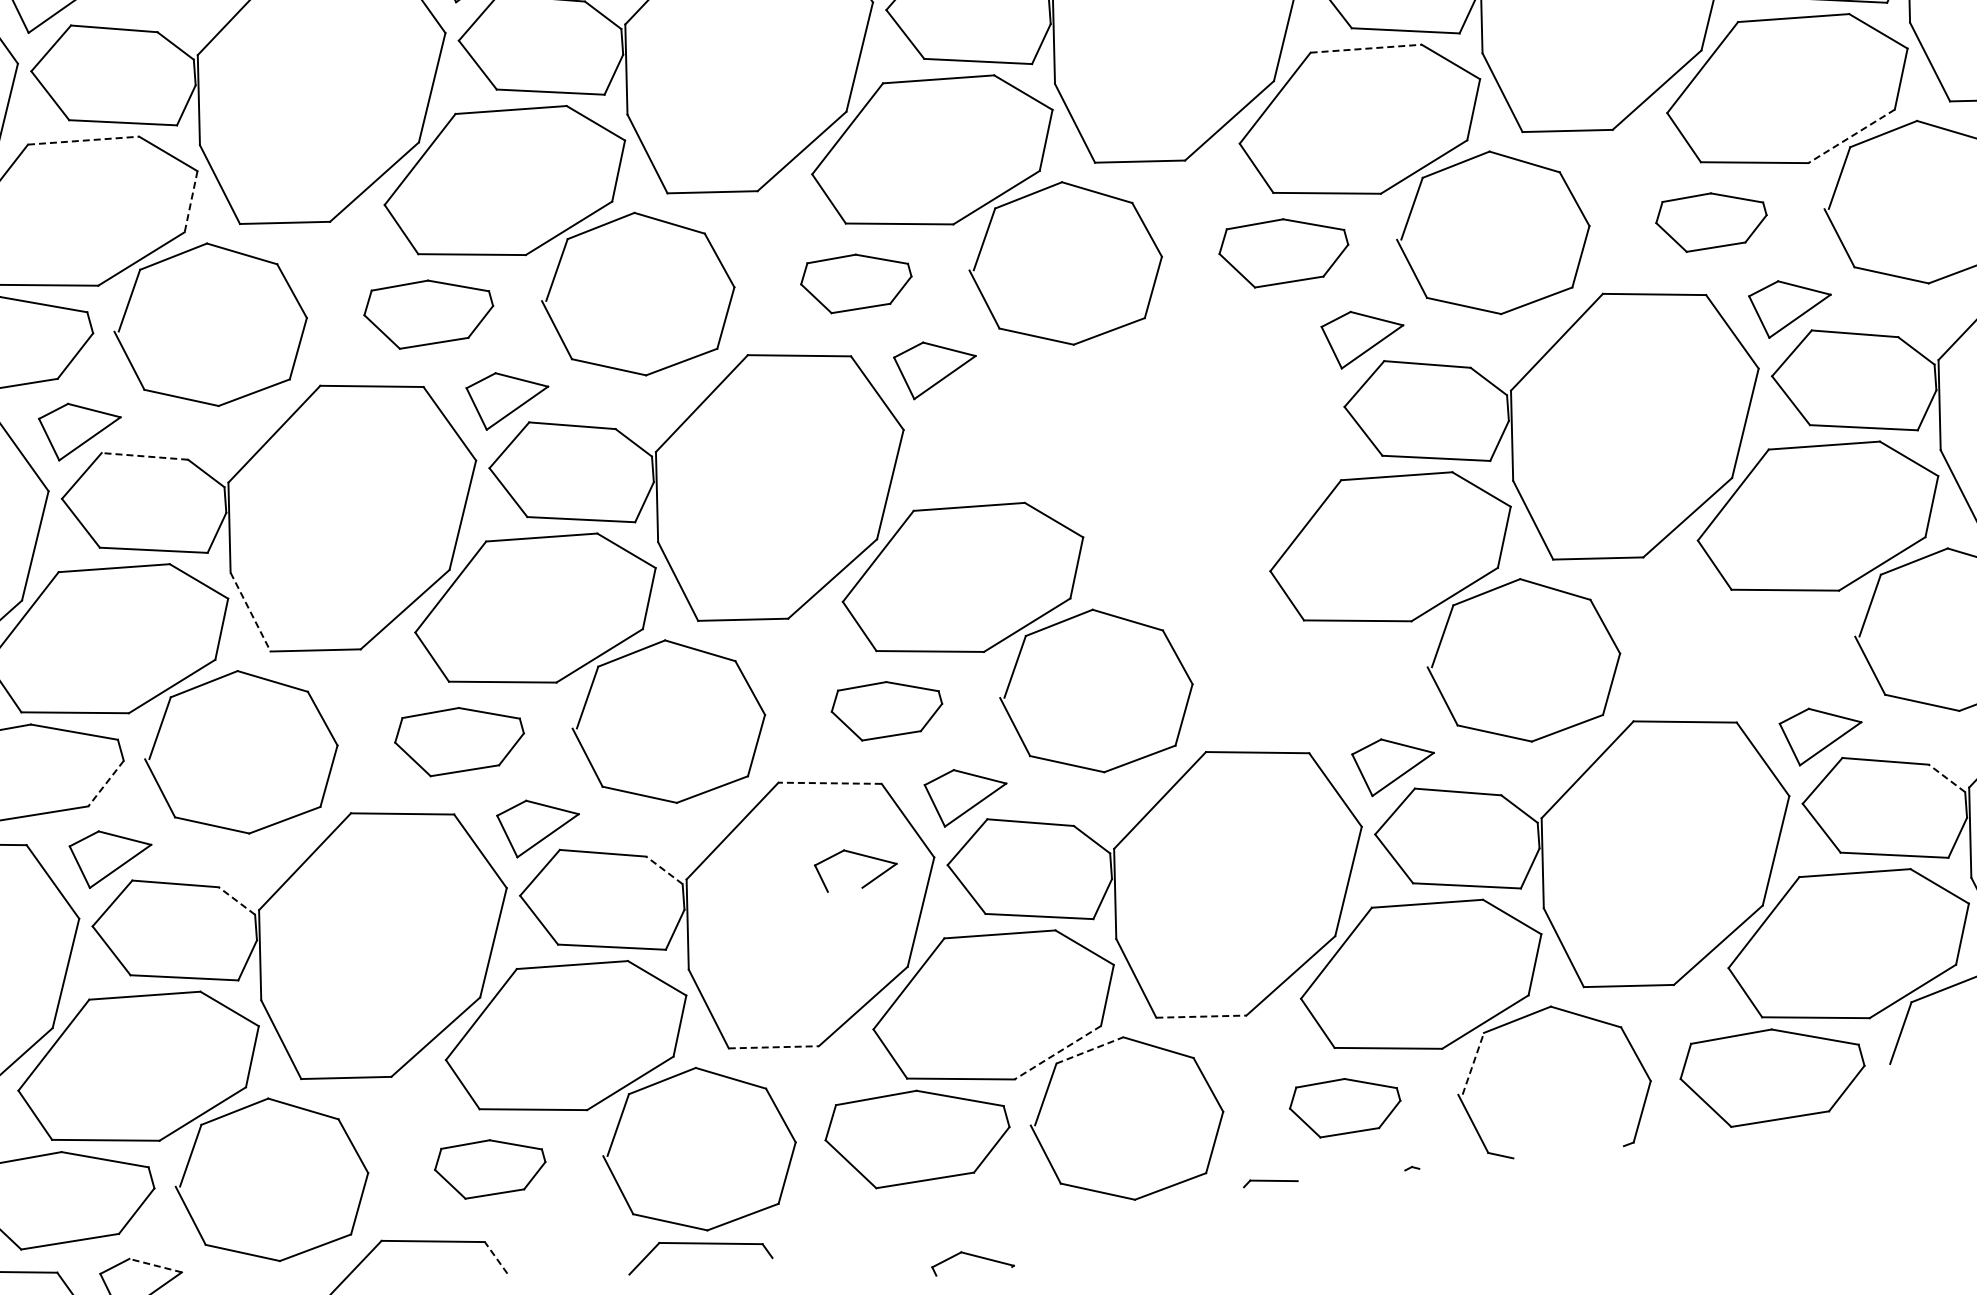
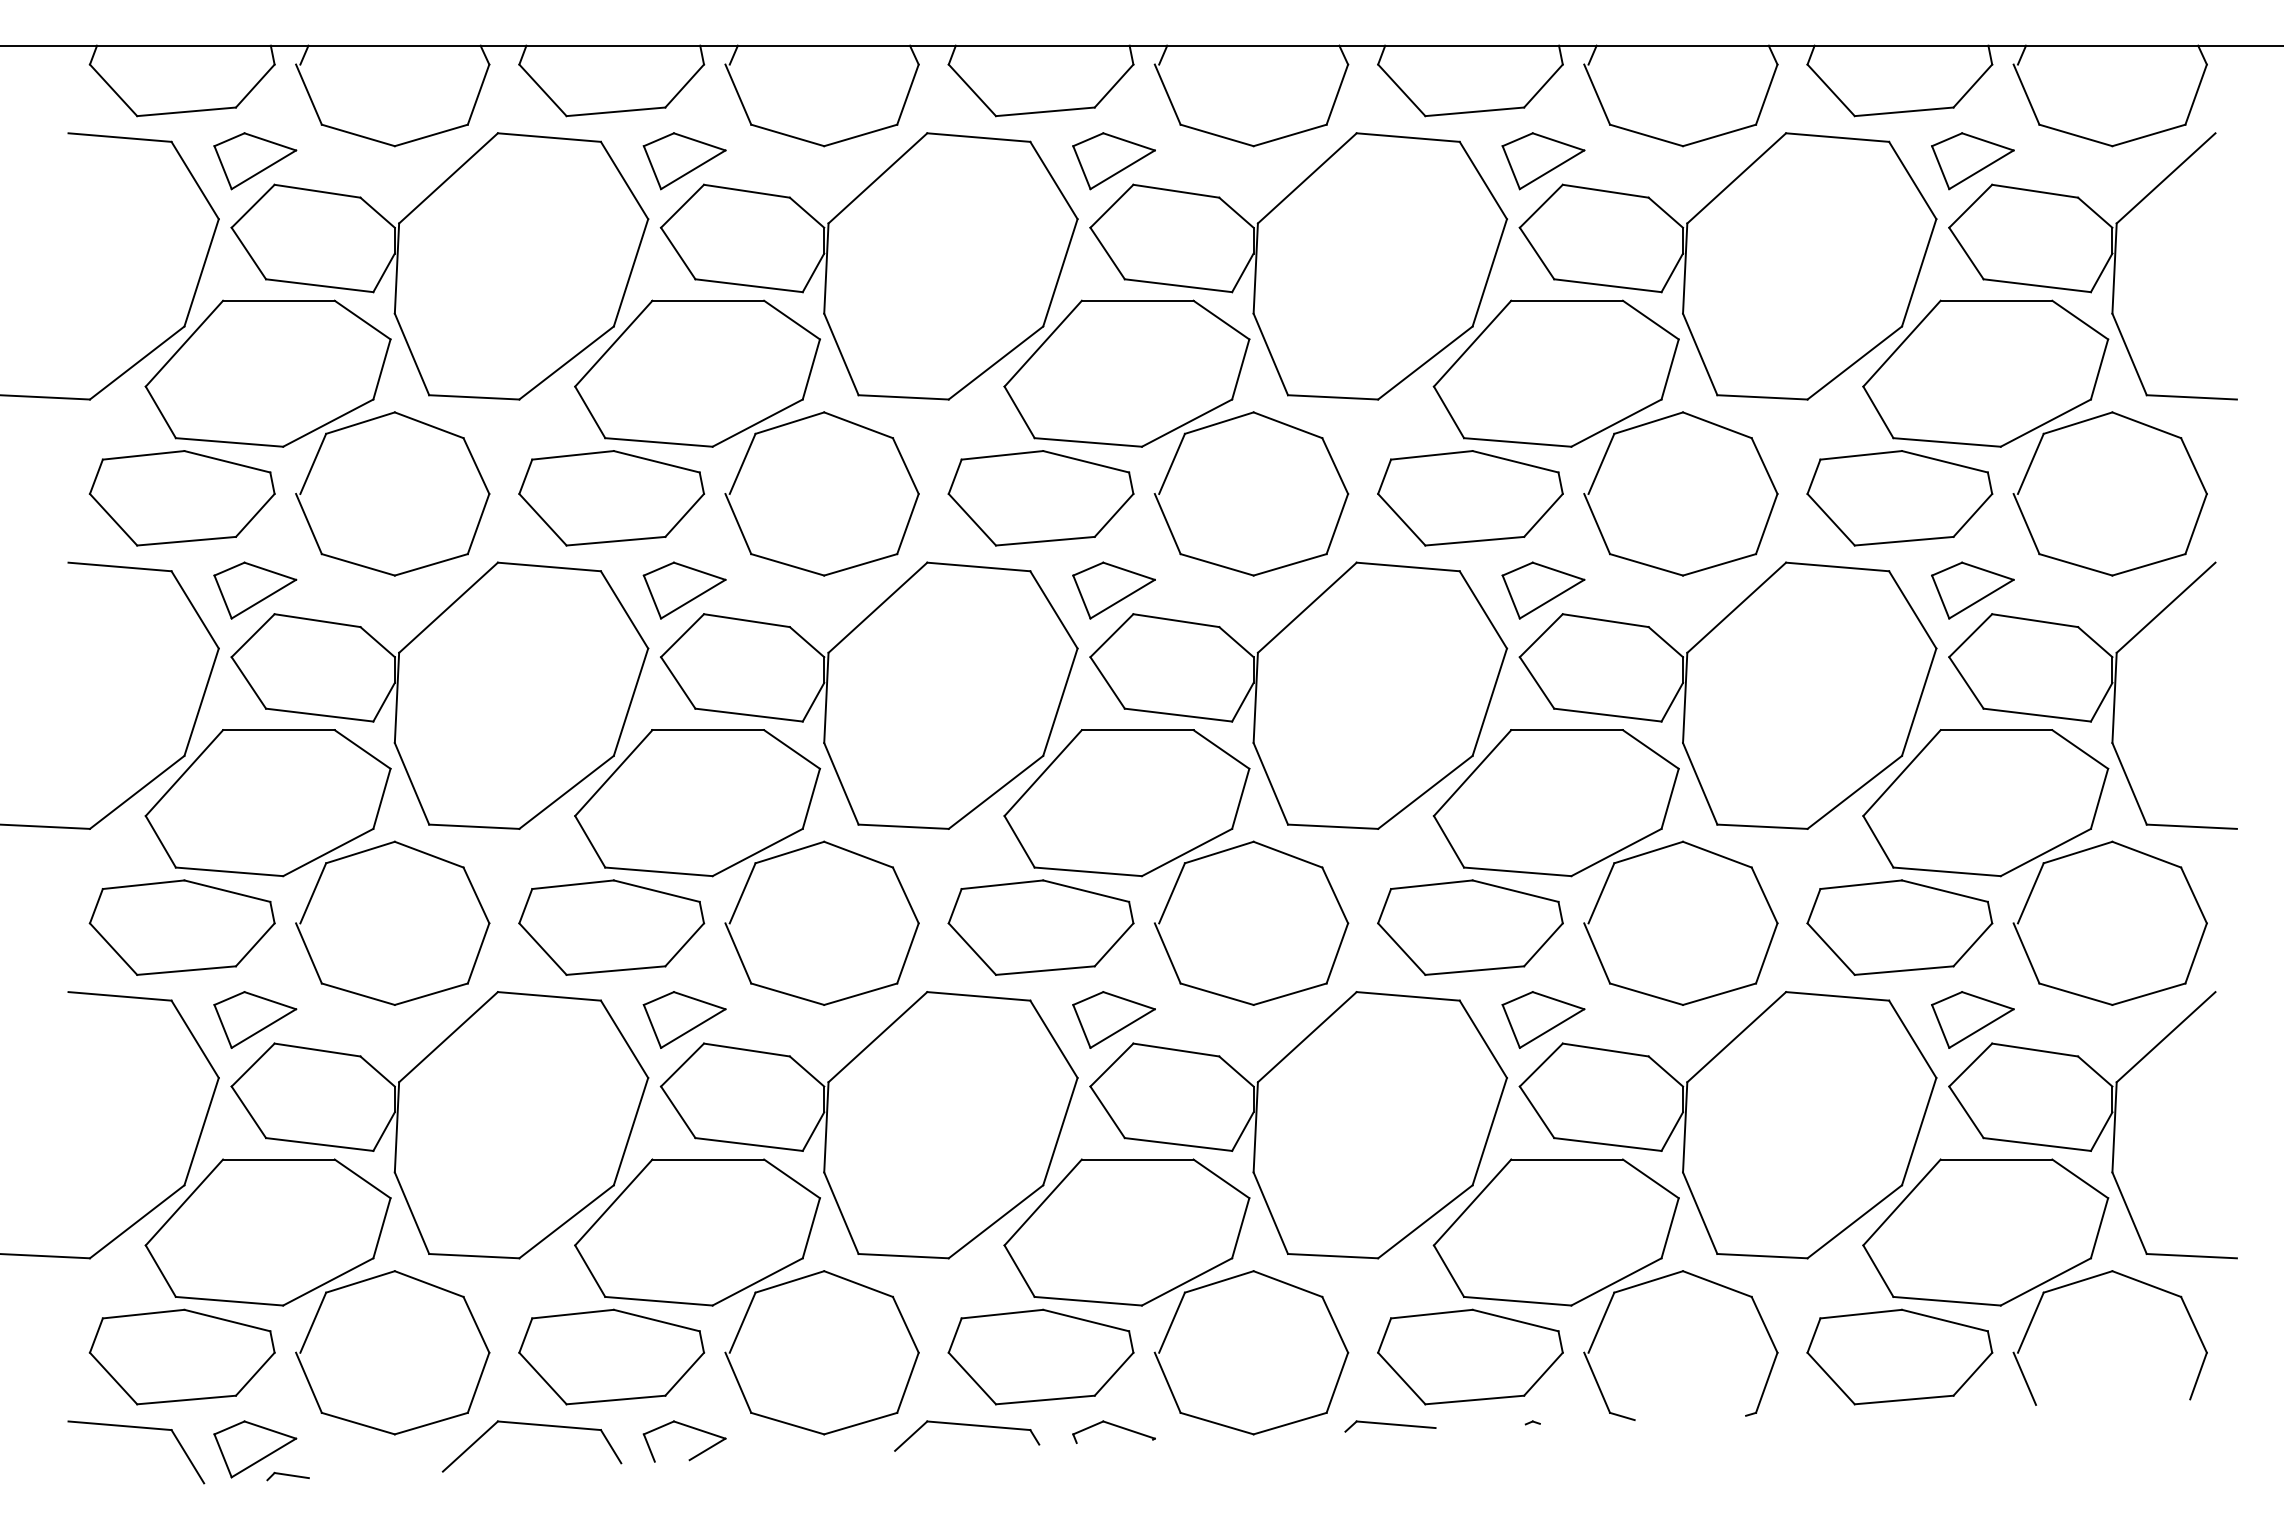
line: (1366, 48) -> (1567, 300), dashed -> solid
line: (1851, 136) -> (2045, 423), dashed -> solid
line: (83, 140) -> (278, 300), dashed -> solid
line: (190, 201) -> (381, 369), dashed -> solid
part: (1711, 221) -> (1899, 498), size x1.67
part: (1284, 252) -> (1470, 498), size x1.43
part: (855, 283) -> (1040, 498), size x1.67
part: (428, 313) -> (611, 498), size x1.43
line: (144, 456) -> (317, 620), dashed -> solid
part: (1126, 460) -> (1298, 695), added
line: (251, 612) -> (412, 784), dashed -> solid
part: (1741, 649) -> (1899, 927), added
part: (1314, 679) -> (1470, 927), added
part: (886, 710) -> (1040, 927), size x1.67
part: (459, 740) -> (611, 927), size x1.43
line: (1947, 778) -> (2095, 1071), dashed -> solid
line: (106, 783) -> (255, 944), dashed -> solid
line: (829, 783) -> (978, 996), dashed -> solid
part: (858, 855) -> (688, 1427), moved
line: (664, 870) -> (807, 1071), dashed -> solid
line: (236, 901) -> (377, 1071), dashed -> solid
line: (1201, 1016) -> (1333, 1256), dashed -> solid
line: (774, 1047) -> (904, 1256), dashed -> solid
line: (1090, 1049) -> (1219, 1281), dashed -> solid
line: (1058, 1052) -> (1187, 1281), dashed -> solid
line: (1473, 1063) -> (1601, 1322), dashed -> solid
line: (1898, 1089) -> (2024, 1378), added
part: (1345, 1106) -> (1470, 1356), size x1.67
part: (490, 1168) -> (611, 1356), size x1.67
part: (1270, 1182) -> (1390, 1426), size x1.67
part: (703, 1244) -> (971, 1426), moved
line: (495, 1257) -> (610, 1446), dashed -> solid
part: (972, 1261) -> (1113, 1431), moved
line: (154, 1265) -> (269, 1429), dashed -> solid

